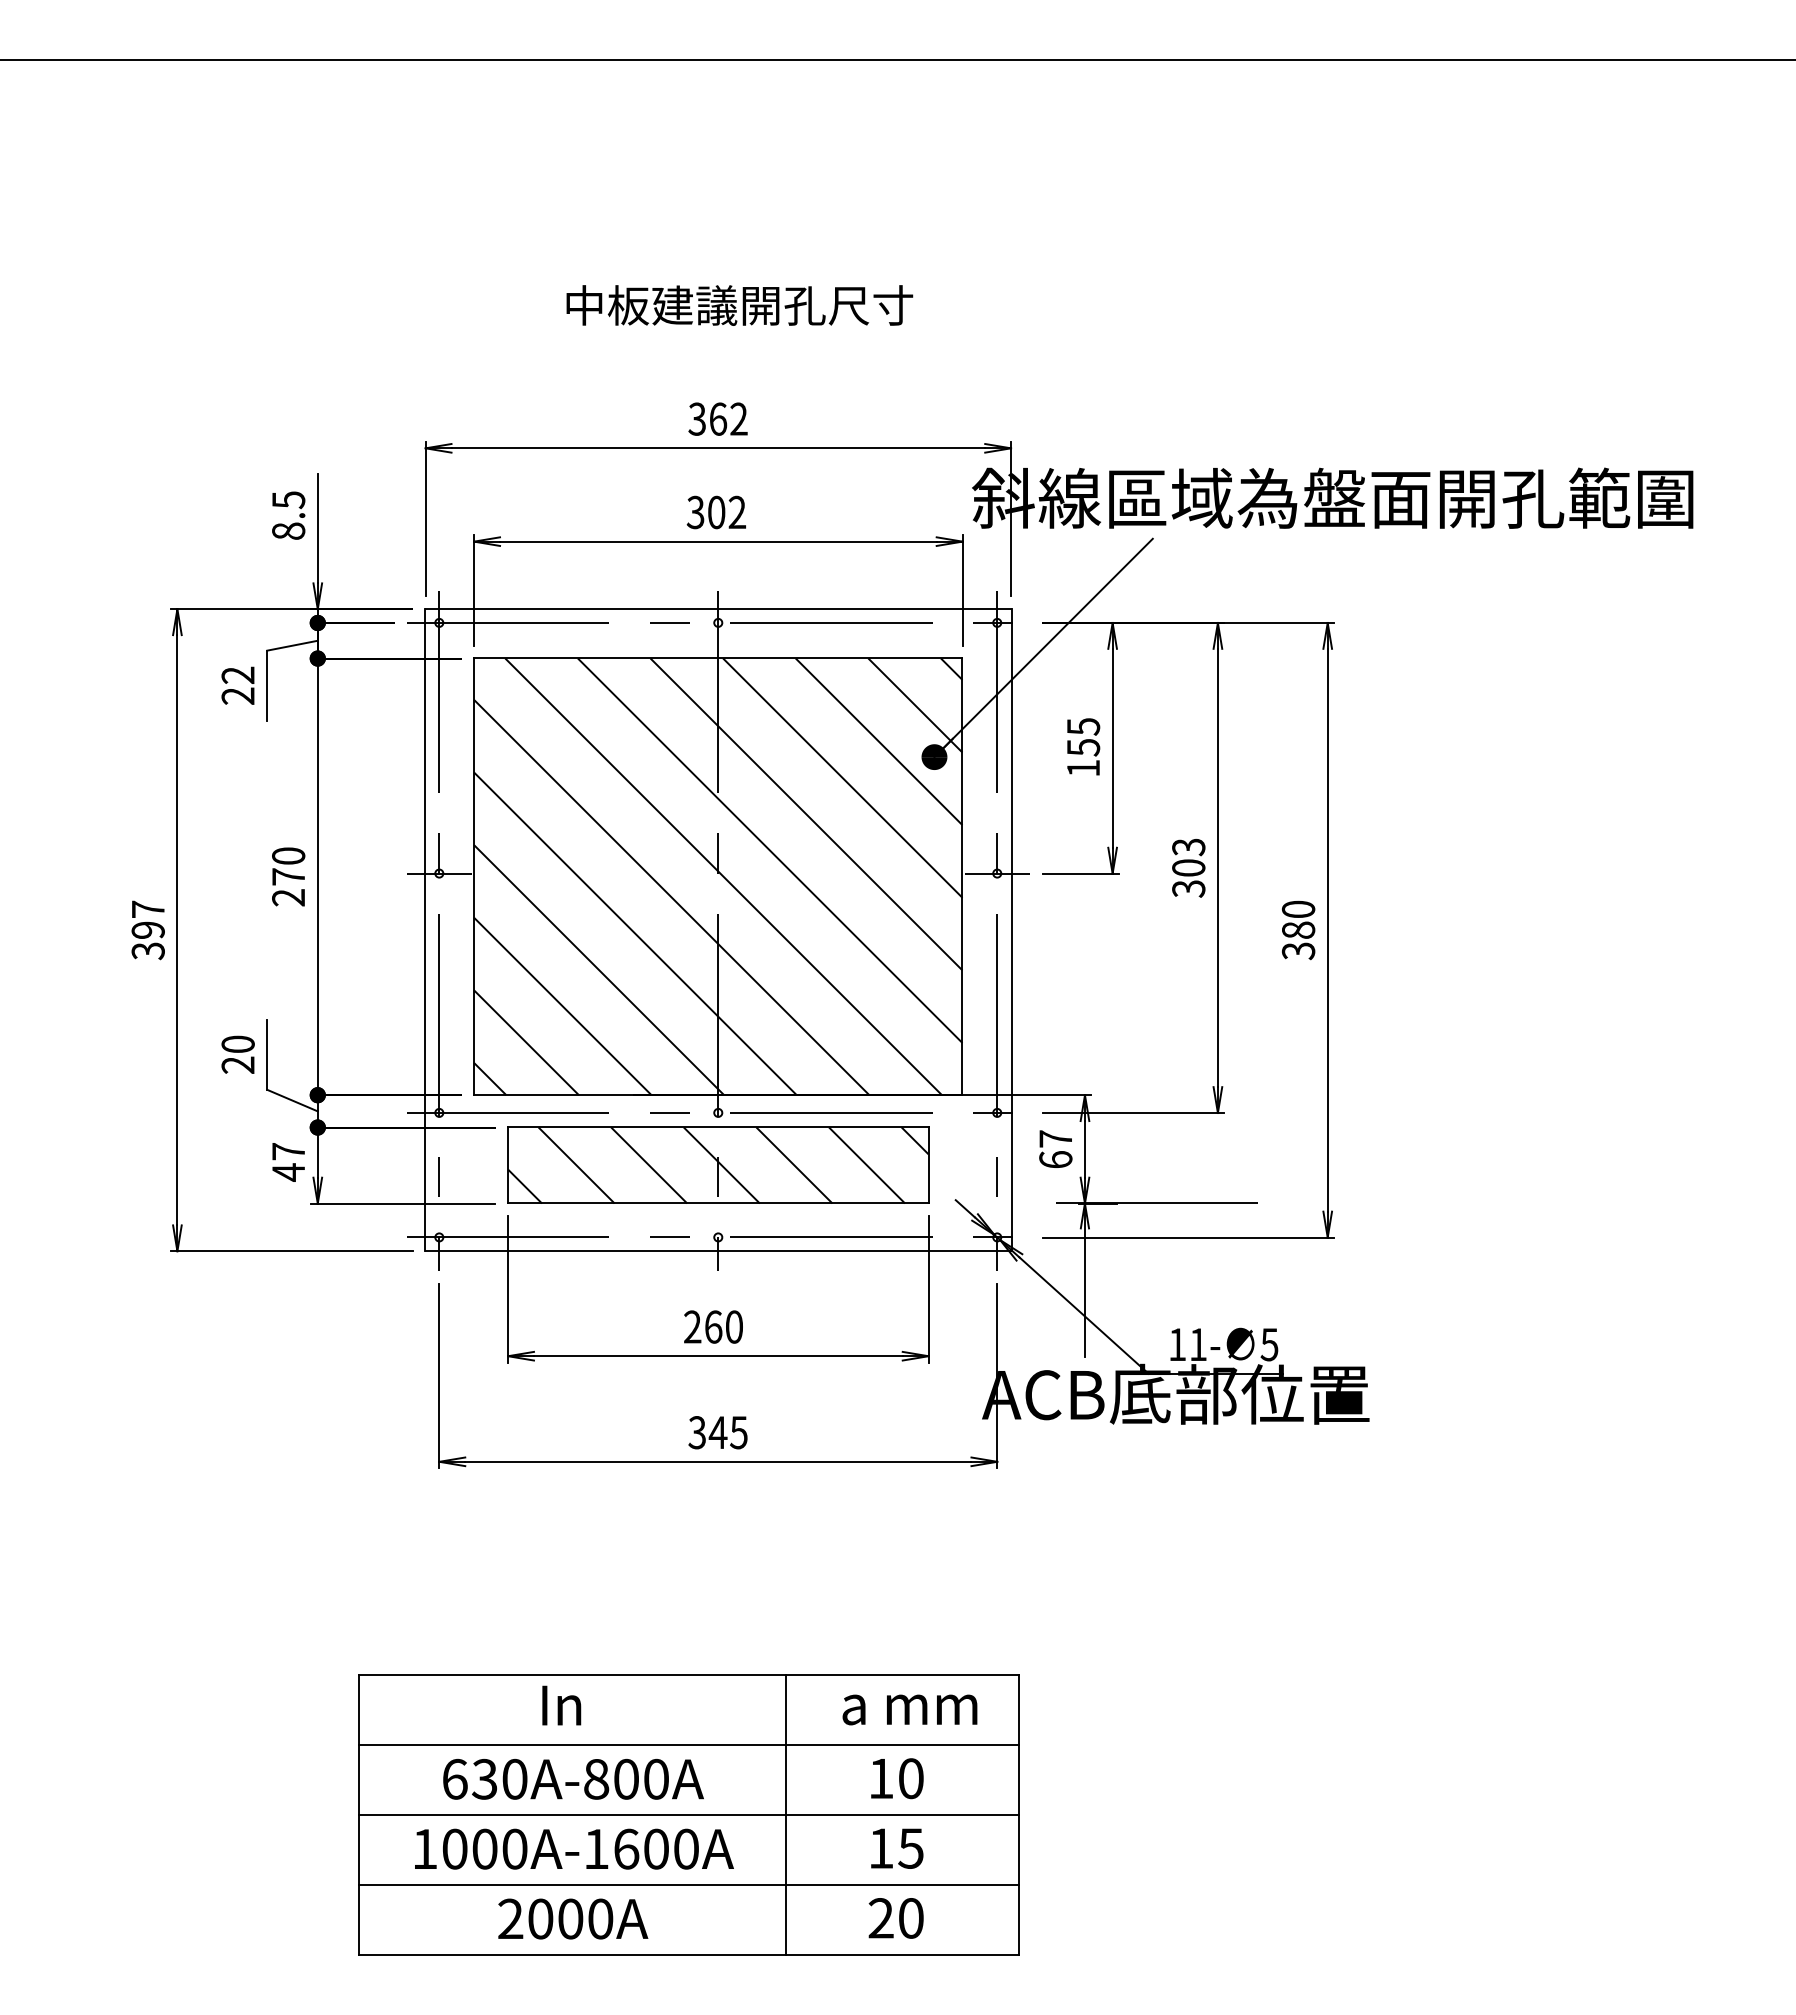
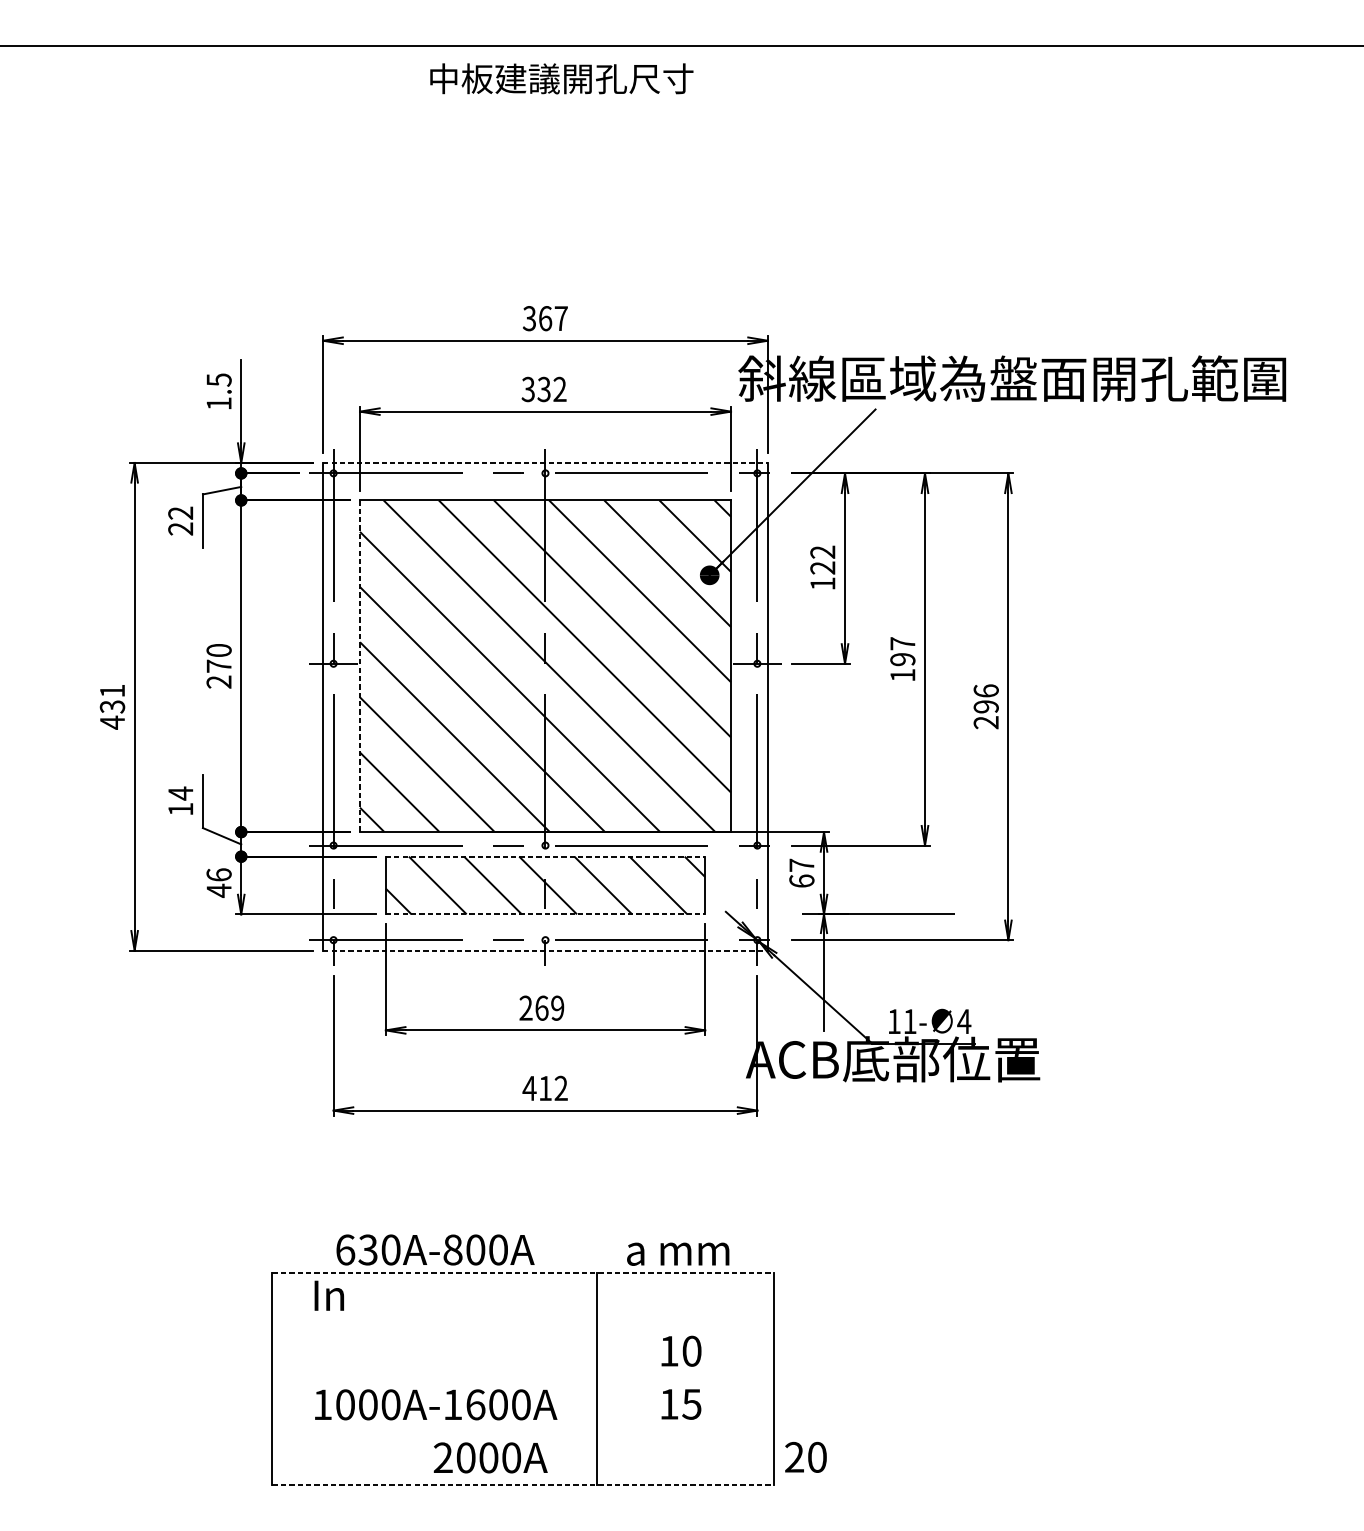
text: (739, 305) -> (561, 78), moved
text: (738, 418) -> (560, 318), 362 -> 367
text: (716, 512) -> (544, 389), 302 -> 332
text: (288, 530) -> (219, 403), 8.5 -> 1.5
line: (718, 609) -> (545, 463), solid -> dashed
text: (1083, 737) -> (822, 560), 155 -> 122
text: (1188, 867) -> (902, 659), 303 -> 197
line: (474, 877) -> (360, 666), solid -> dashed
text: (147, 930) -> (111, 707), 397 -> 431
text: (1298, 930) -> (986, 707), 380 -> 296
text: (237, 1054) -> (180, 801), 20 -> 14
line: (718, 1127) -> (545, 856), solid -> dashed
text: (288, 1151) -> (219, 874), 47 -> 46
line: (718, 1203) -> (545, 914), solid -> dashed
line: (718, 1251) -> (545, 950), solid -> dashed
text: (733, 1326) -> (557, 1007), 260 -> 269
text: (1269, 1344) -> (964, 1021), 5 -> 4
text: (717, 1432) -> (544, 1088), 345 -> 412
line: (688, 1675) -> (522, 1272), solid -> dashed
text: (561, 1705) -> (329, 1295), moved
text: (909, 1709) -> (677, 1253), moved
line: (688, 1744) -> (522, 1325), removed
text: (573, 1779) -> (435, 1250), moved
line: (688, 1814) -> (522, 1378), removed
line: (688, 1884) -> (522, 1431), removed
text: (573, 1918) -> (490, 1457), moved
text: (895, 1918) -> (805, 1457), moved
line: (688, 1954) -> (522, 1484), solid -> dashed

